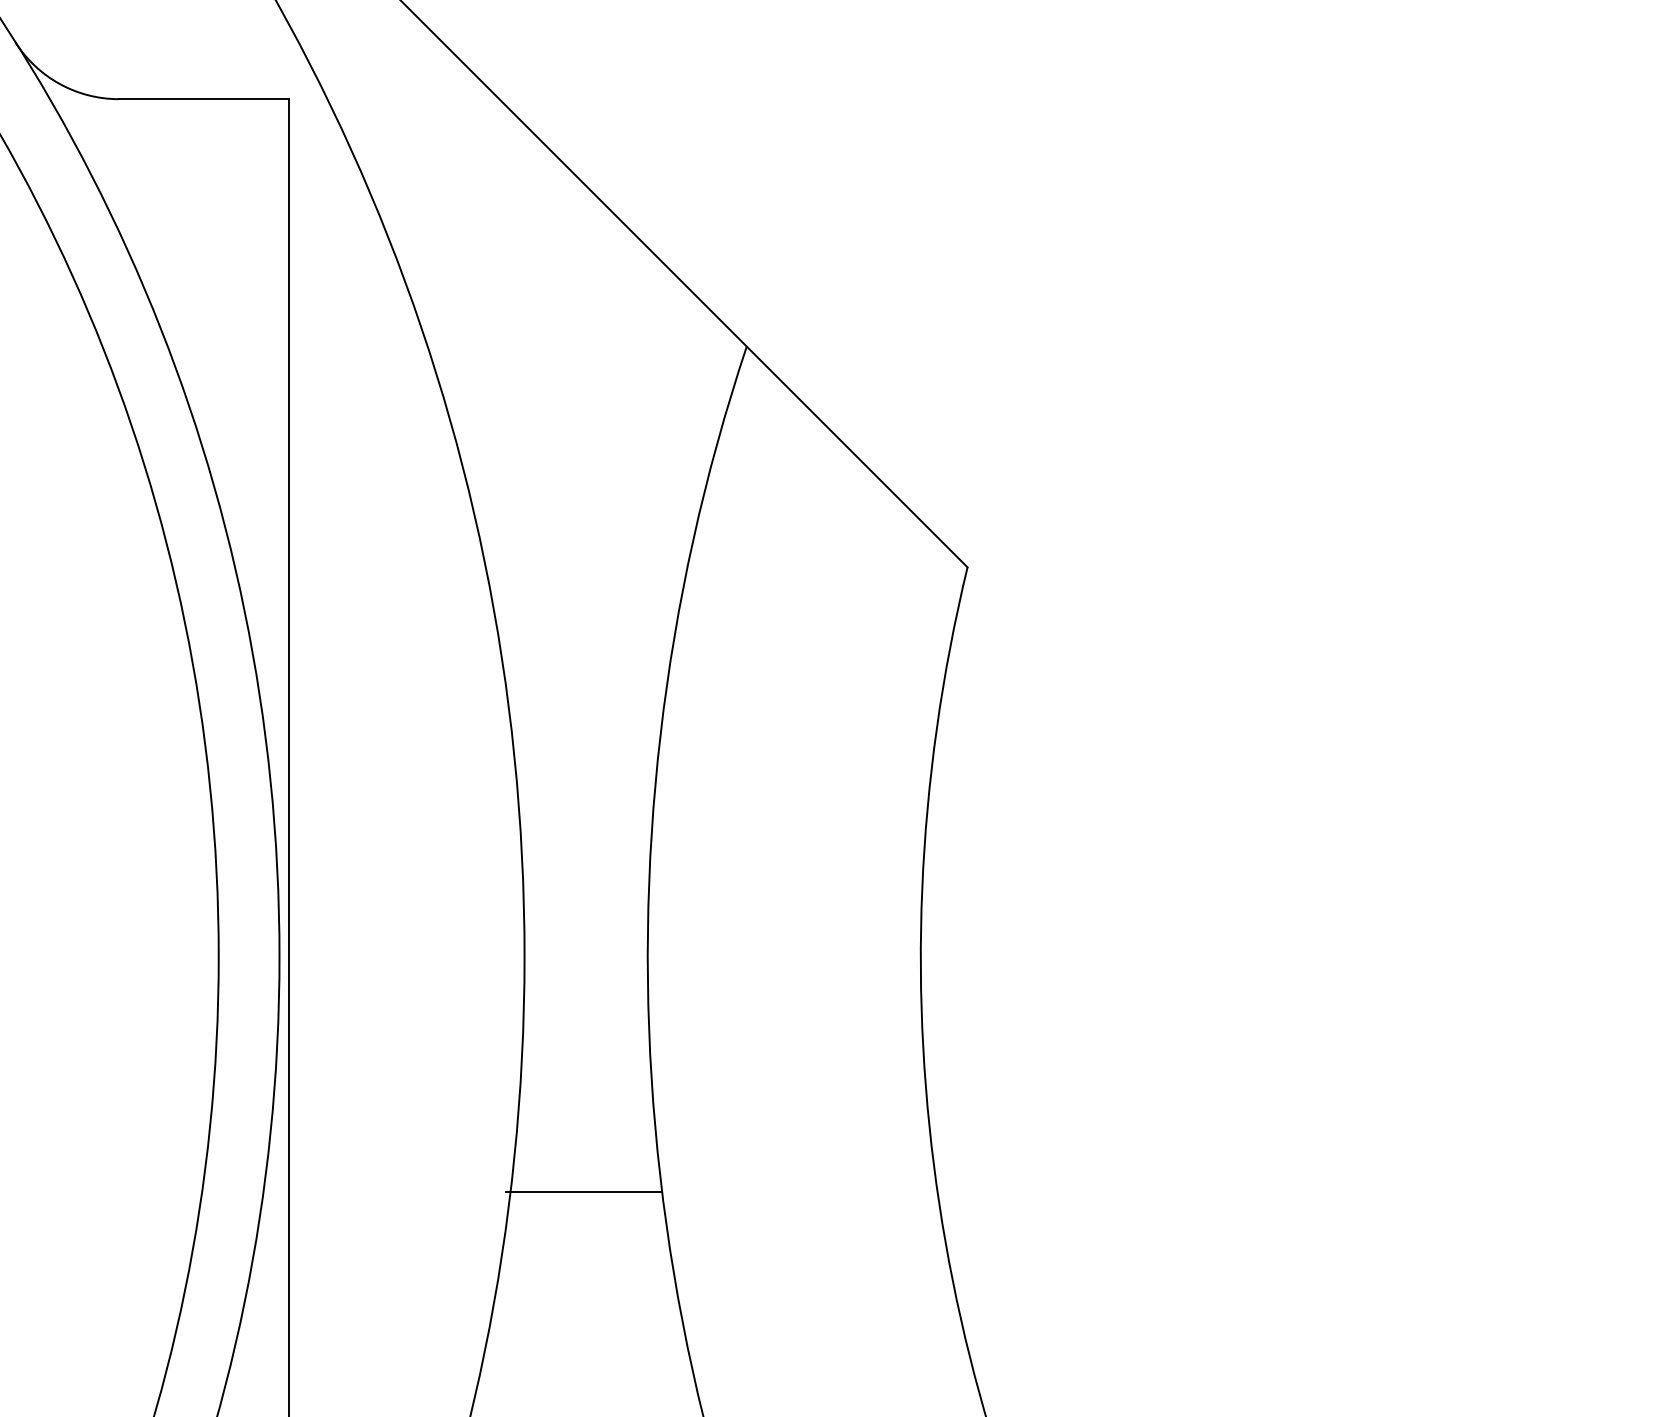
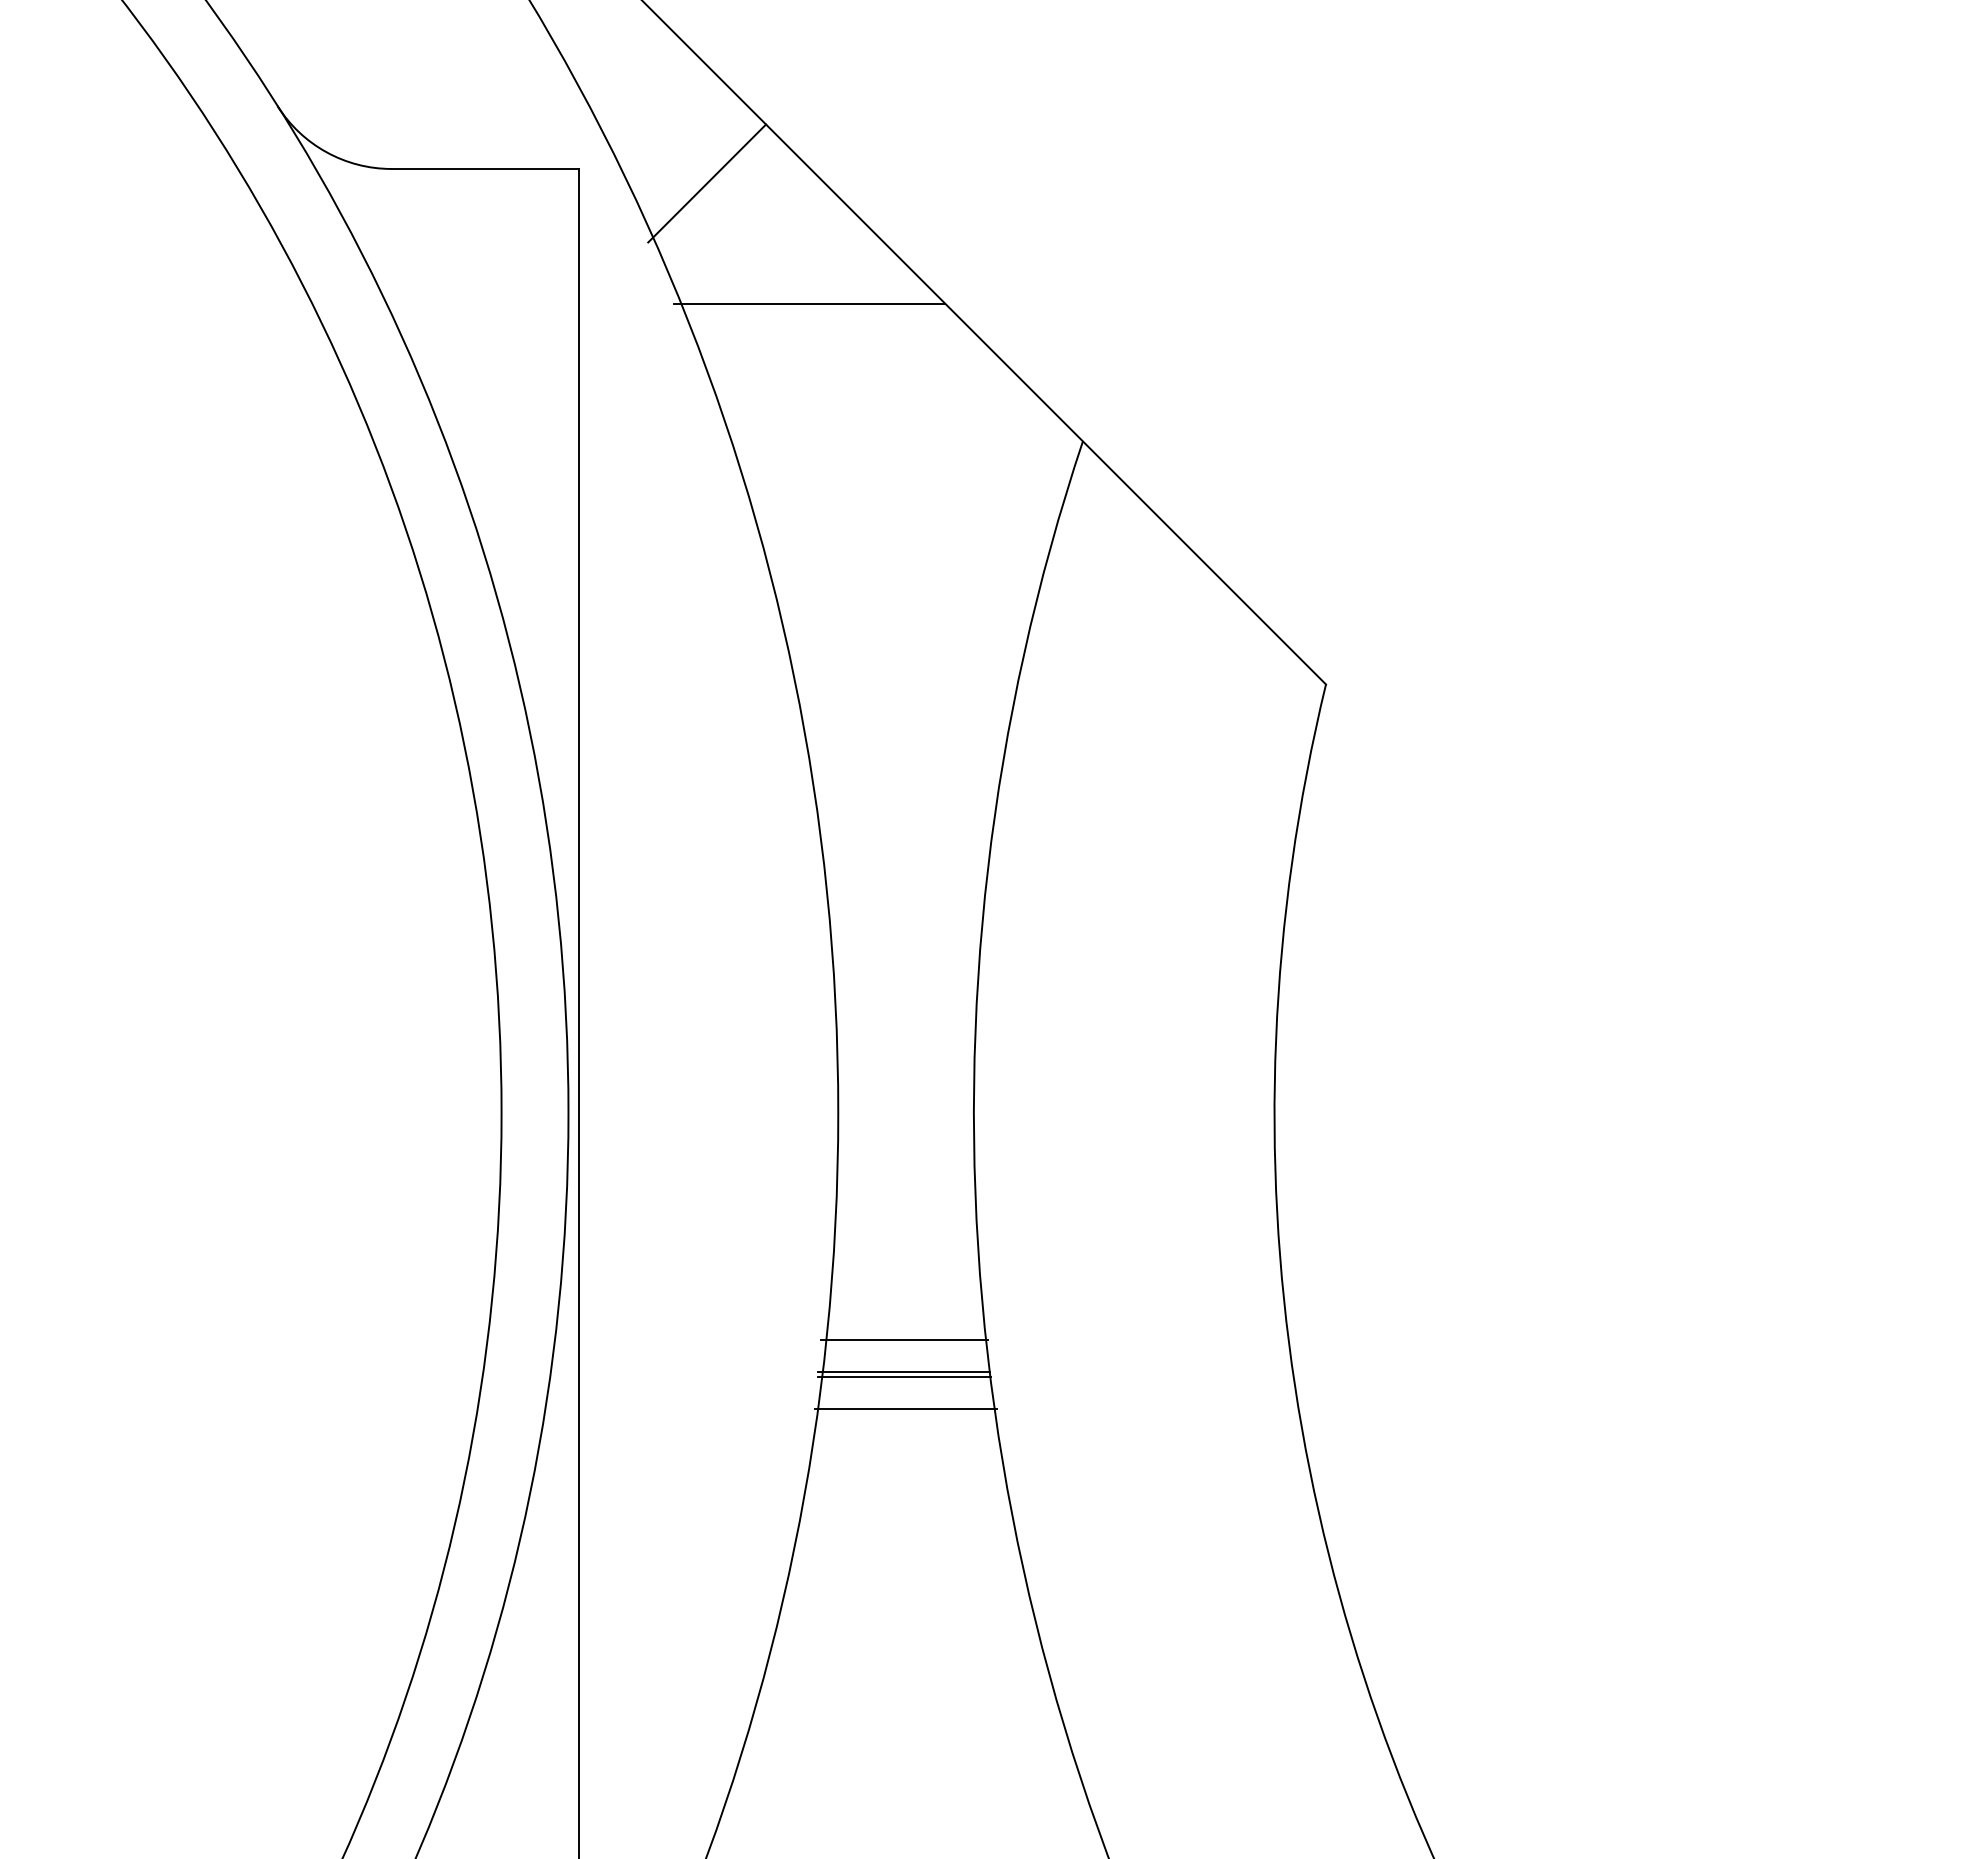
line: (405, 112) -> (707, 183), added
line: (498, 221) -> (809, 303), added
line: (584, 1162) -> (904, 1339), added
line: (583, 1195) -> (903, 1376), added
line: (586, 1225) -> (906, 1408), added

